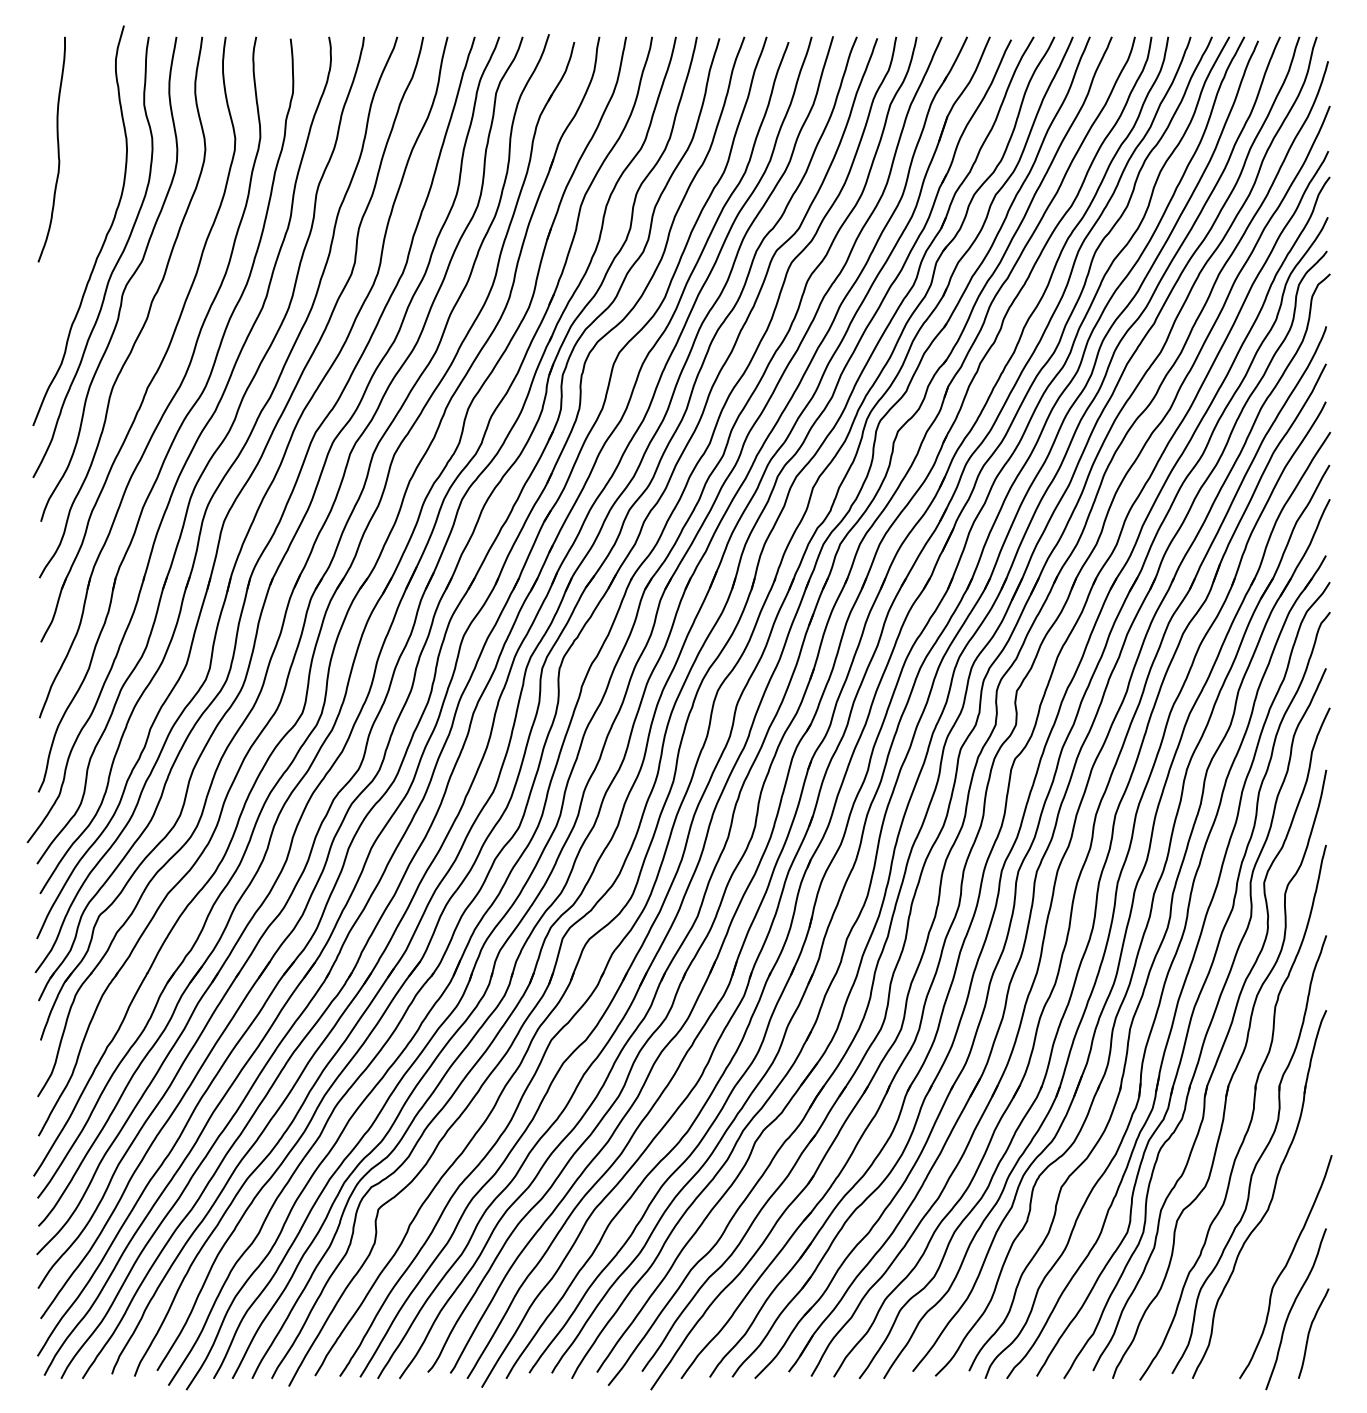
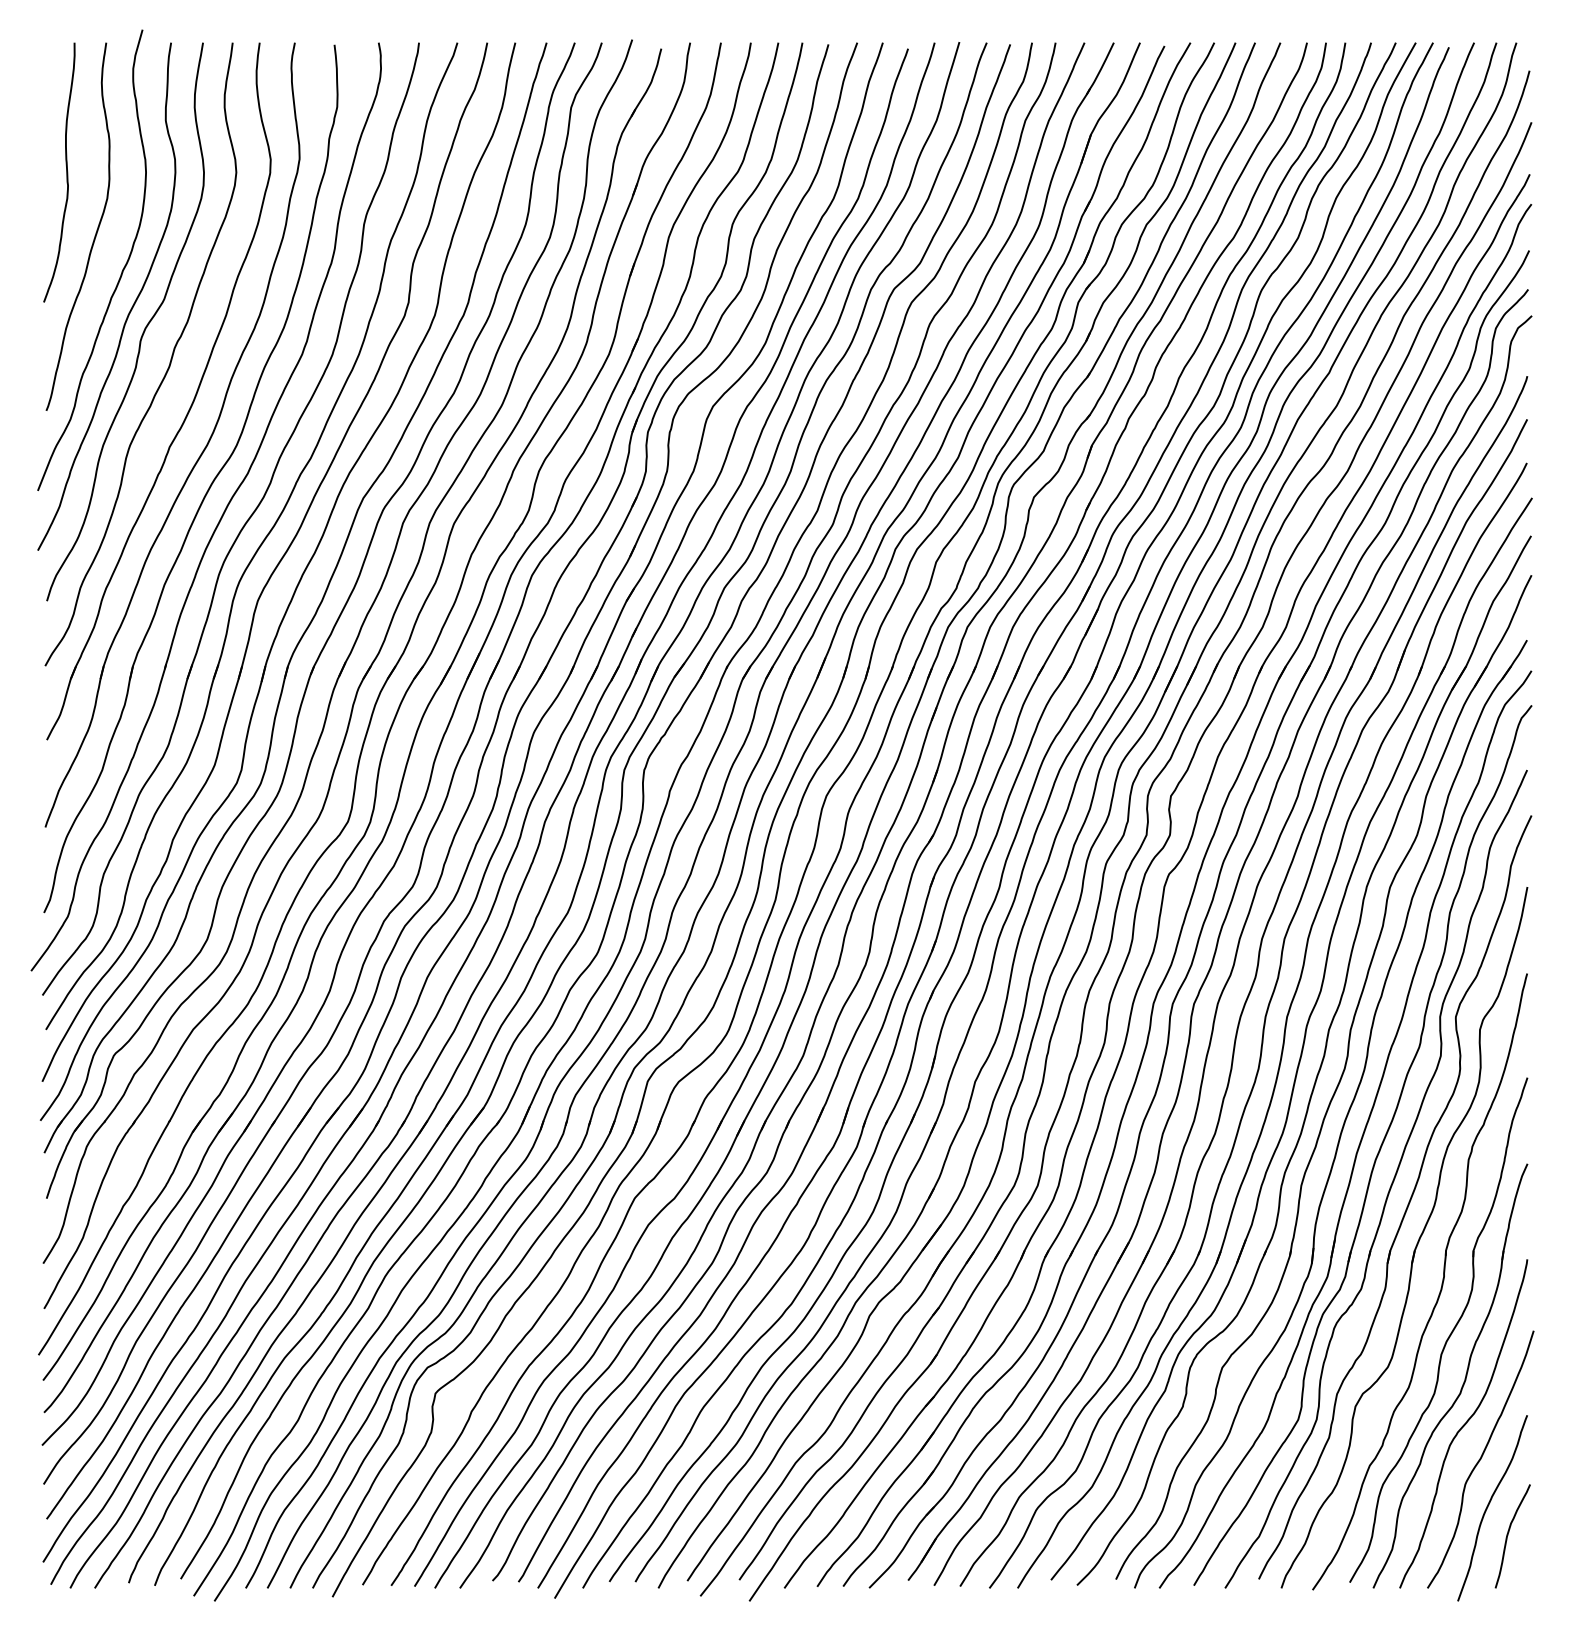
curve: (83, 201) -> (95, 232), added
curve: (1271, 1235) -> (1464, 1423), added

